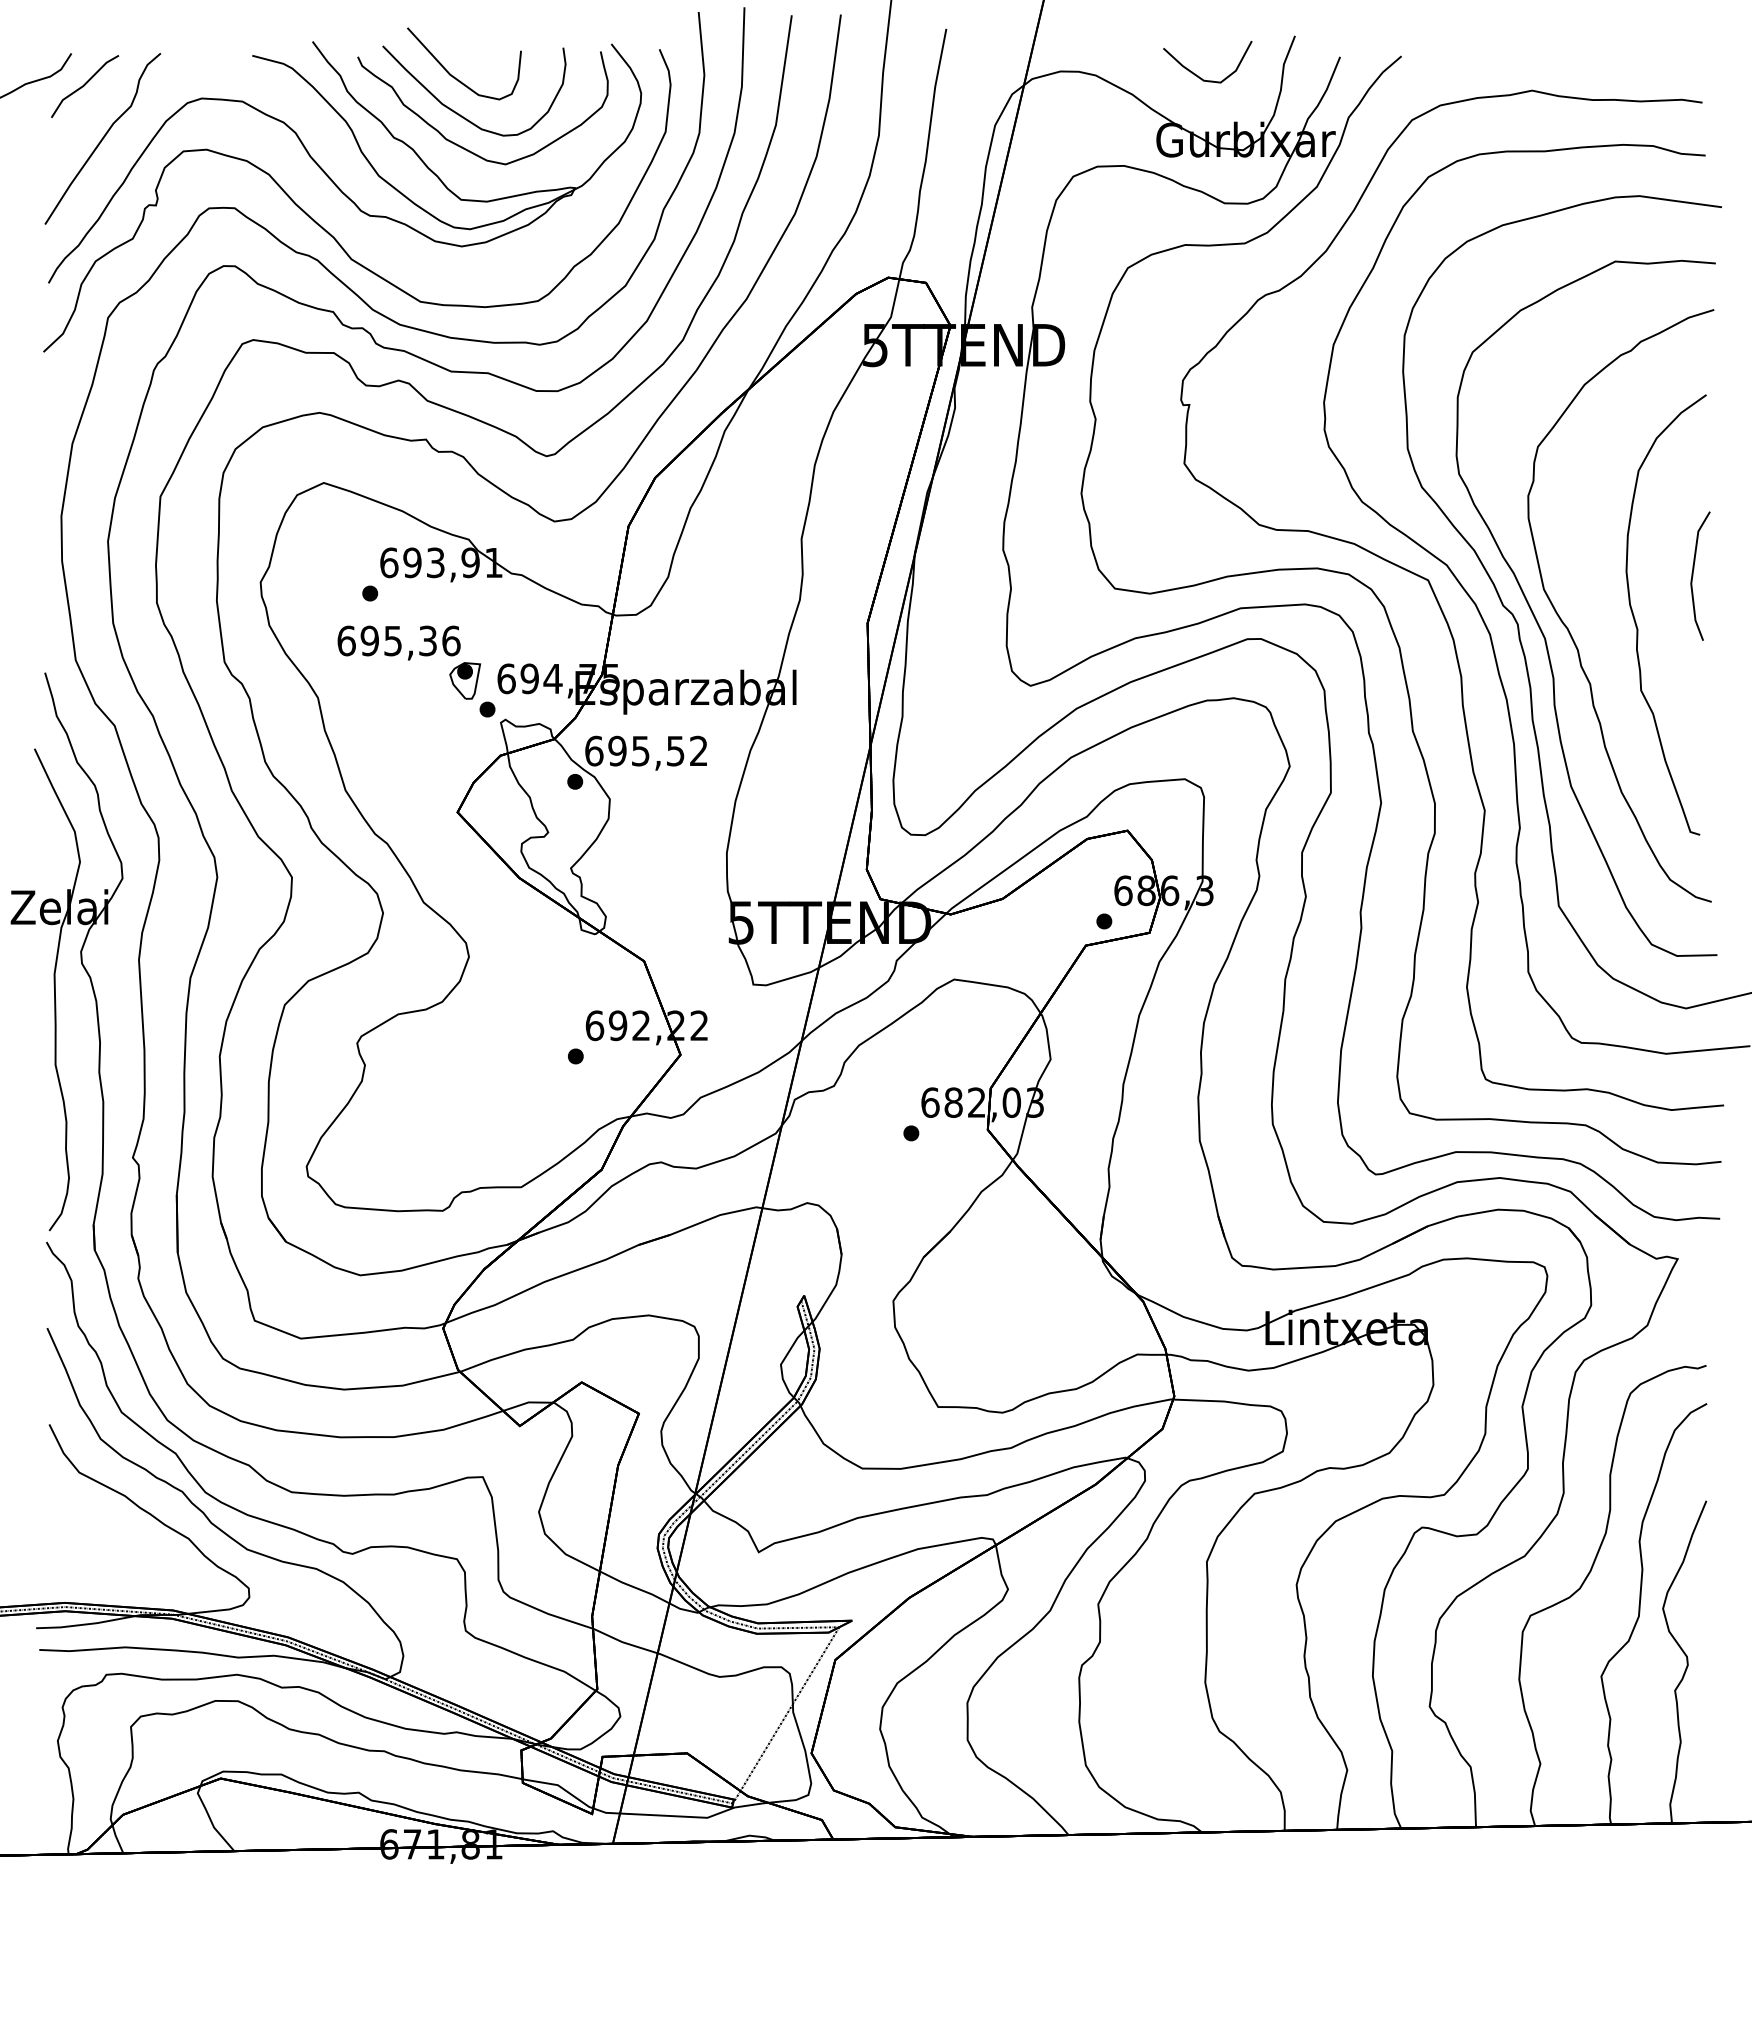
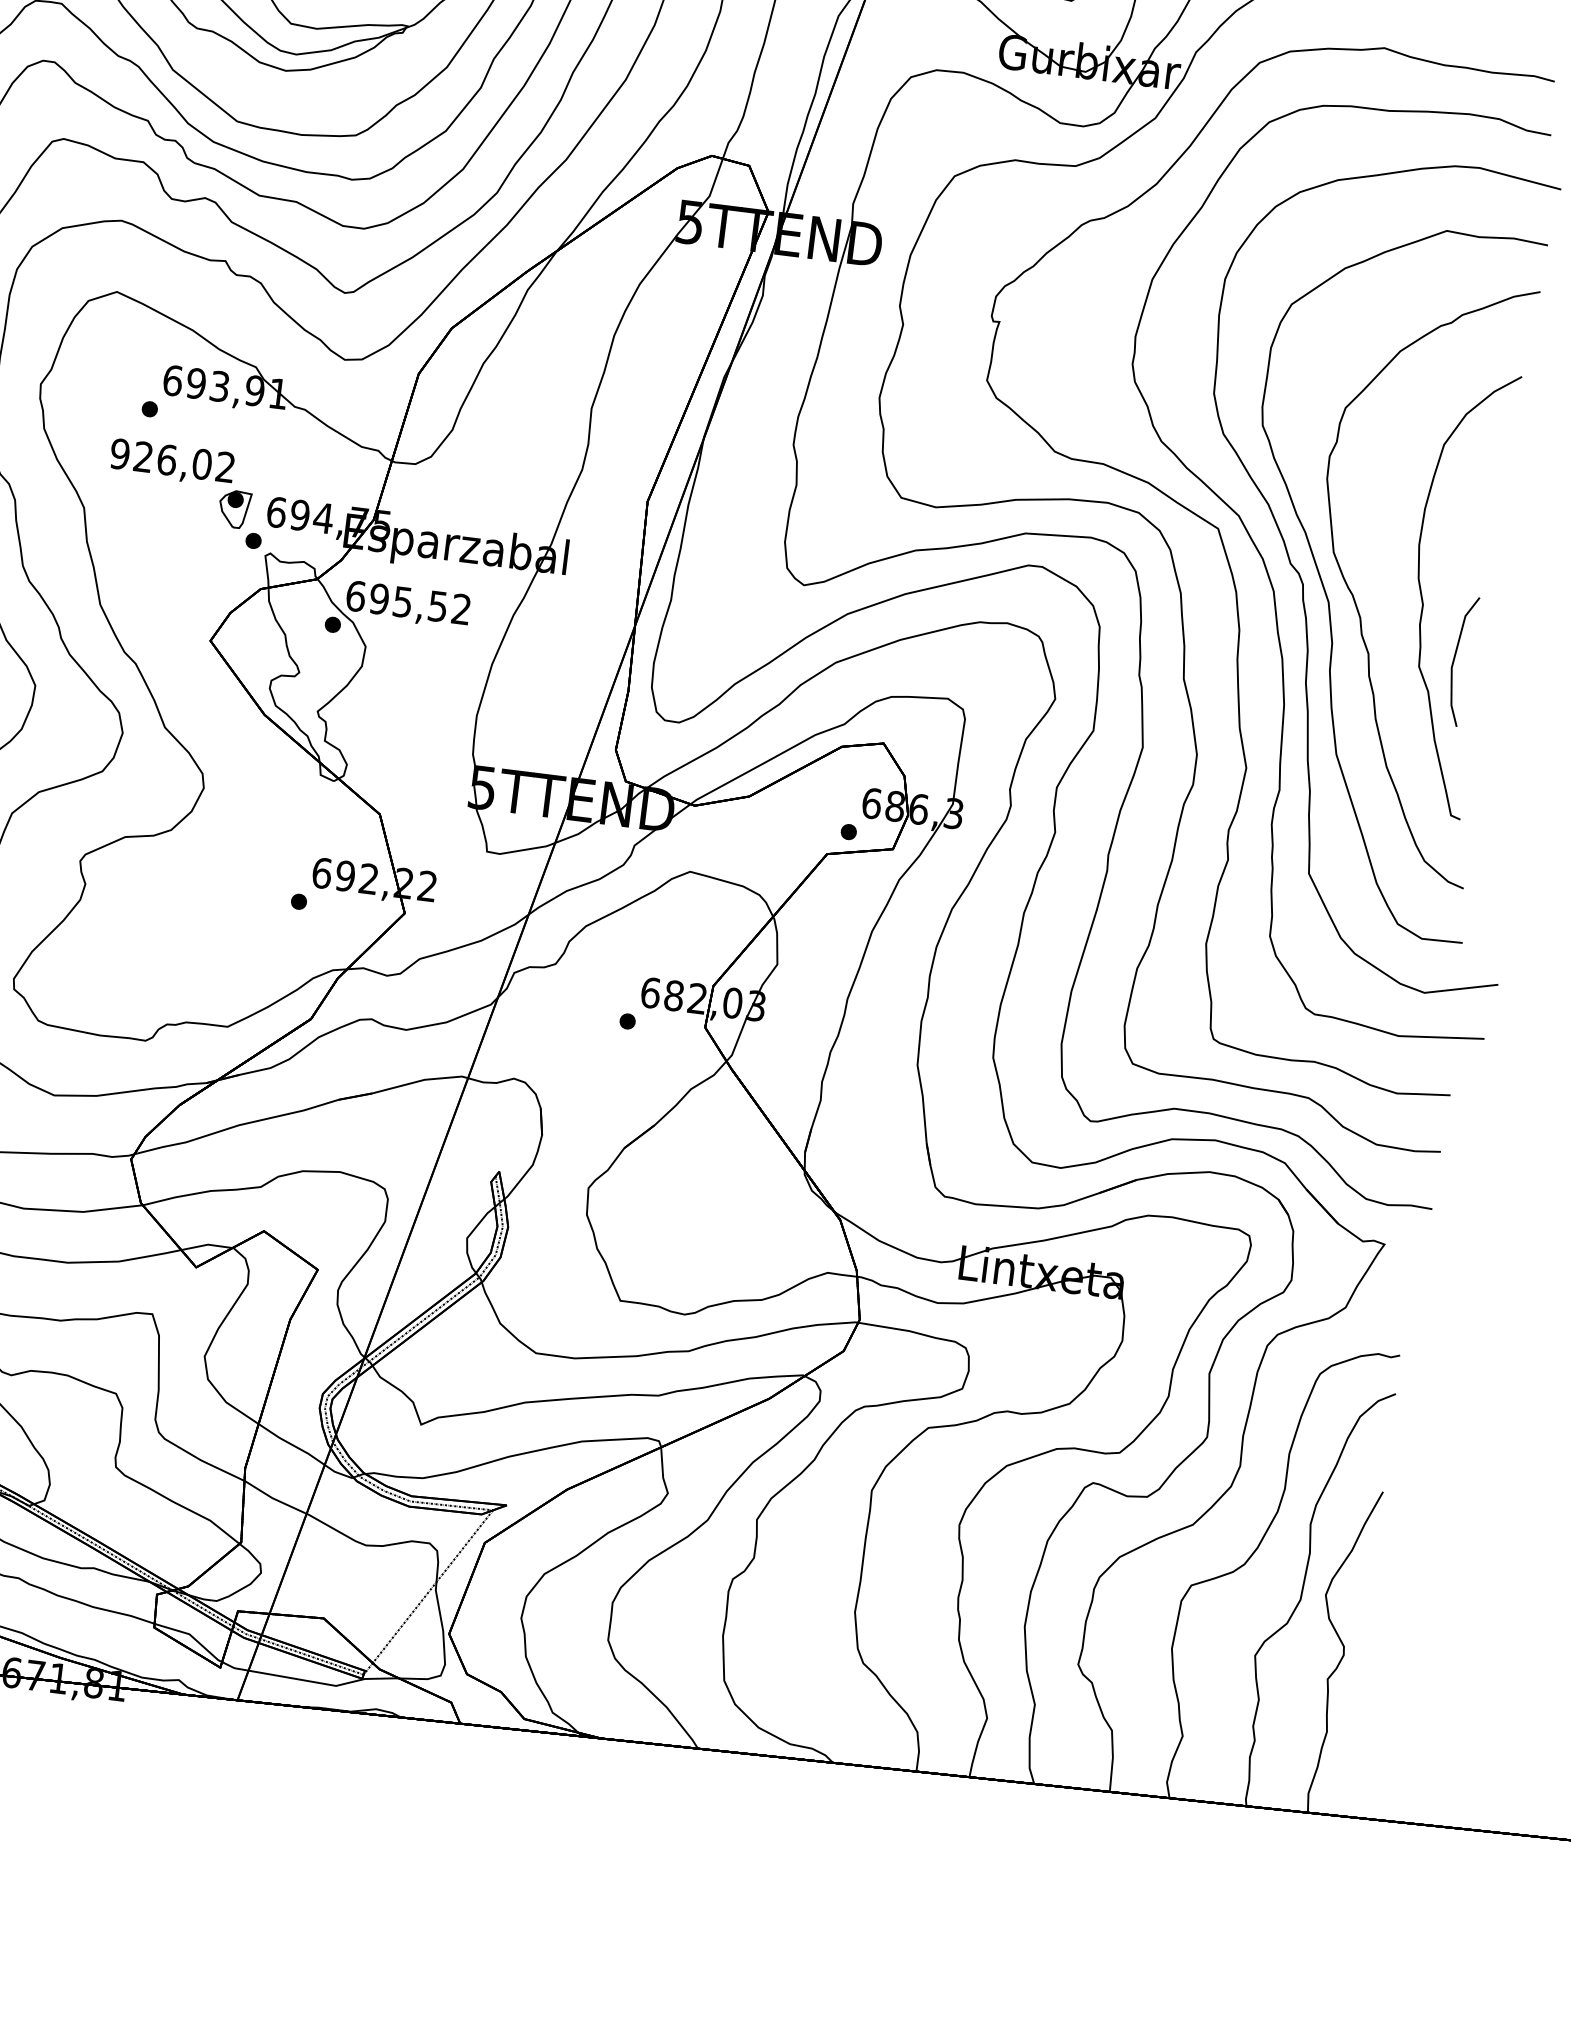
part: (1693, 575) -> (1455, 659), moved
text: (398, 640) -> (172, 460), 695,36 -> 926,02

